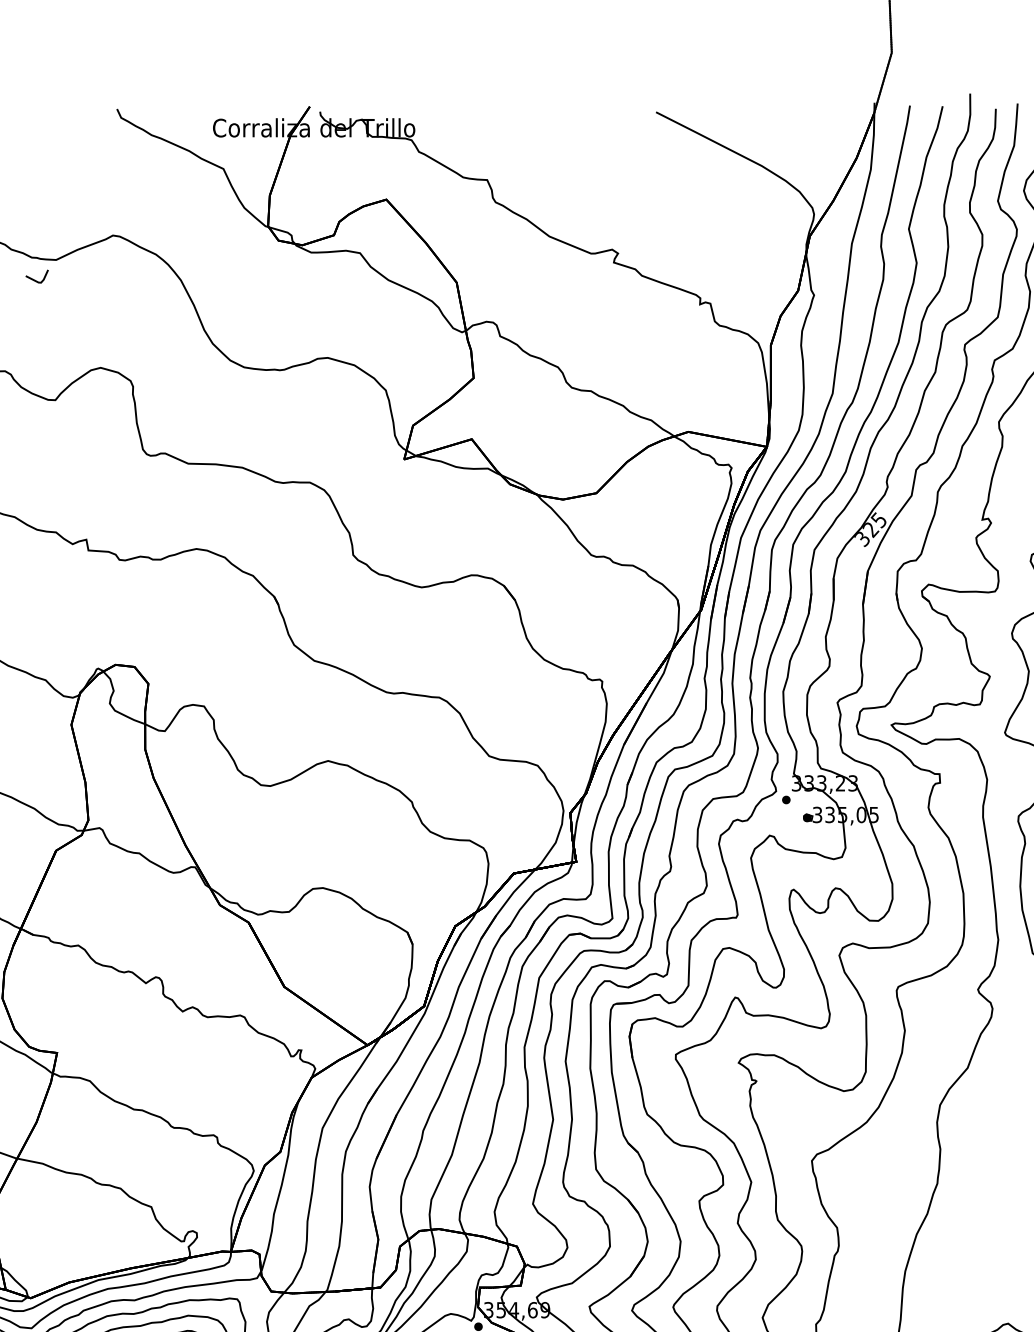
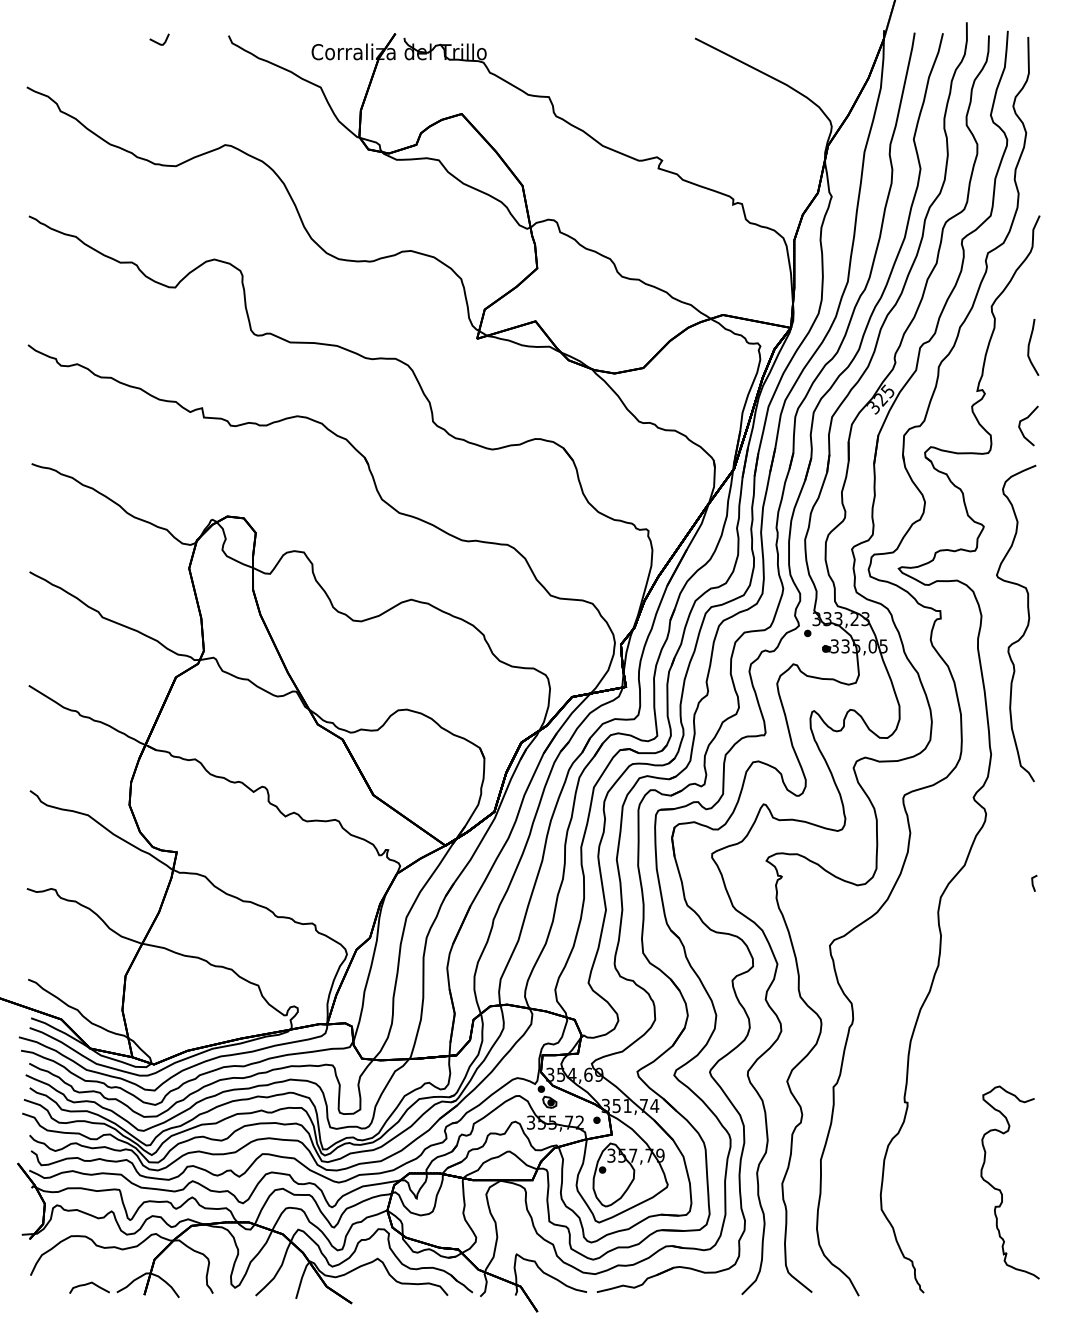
line: (35, 279) -> (158, 42), moved

